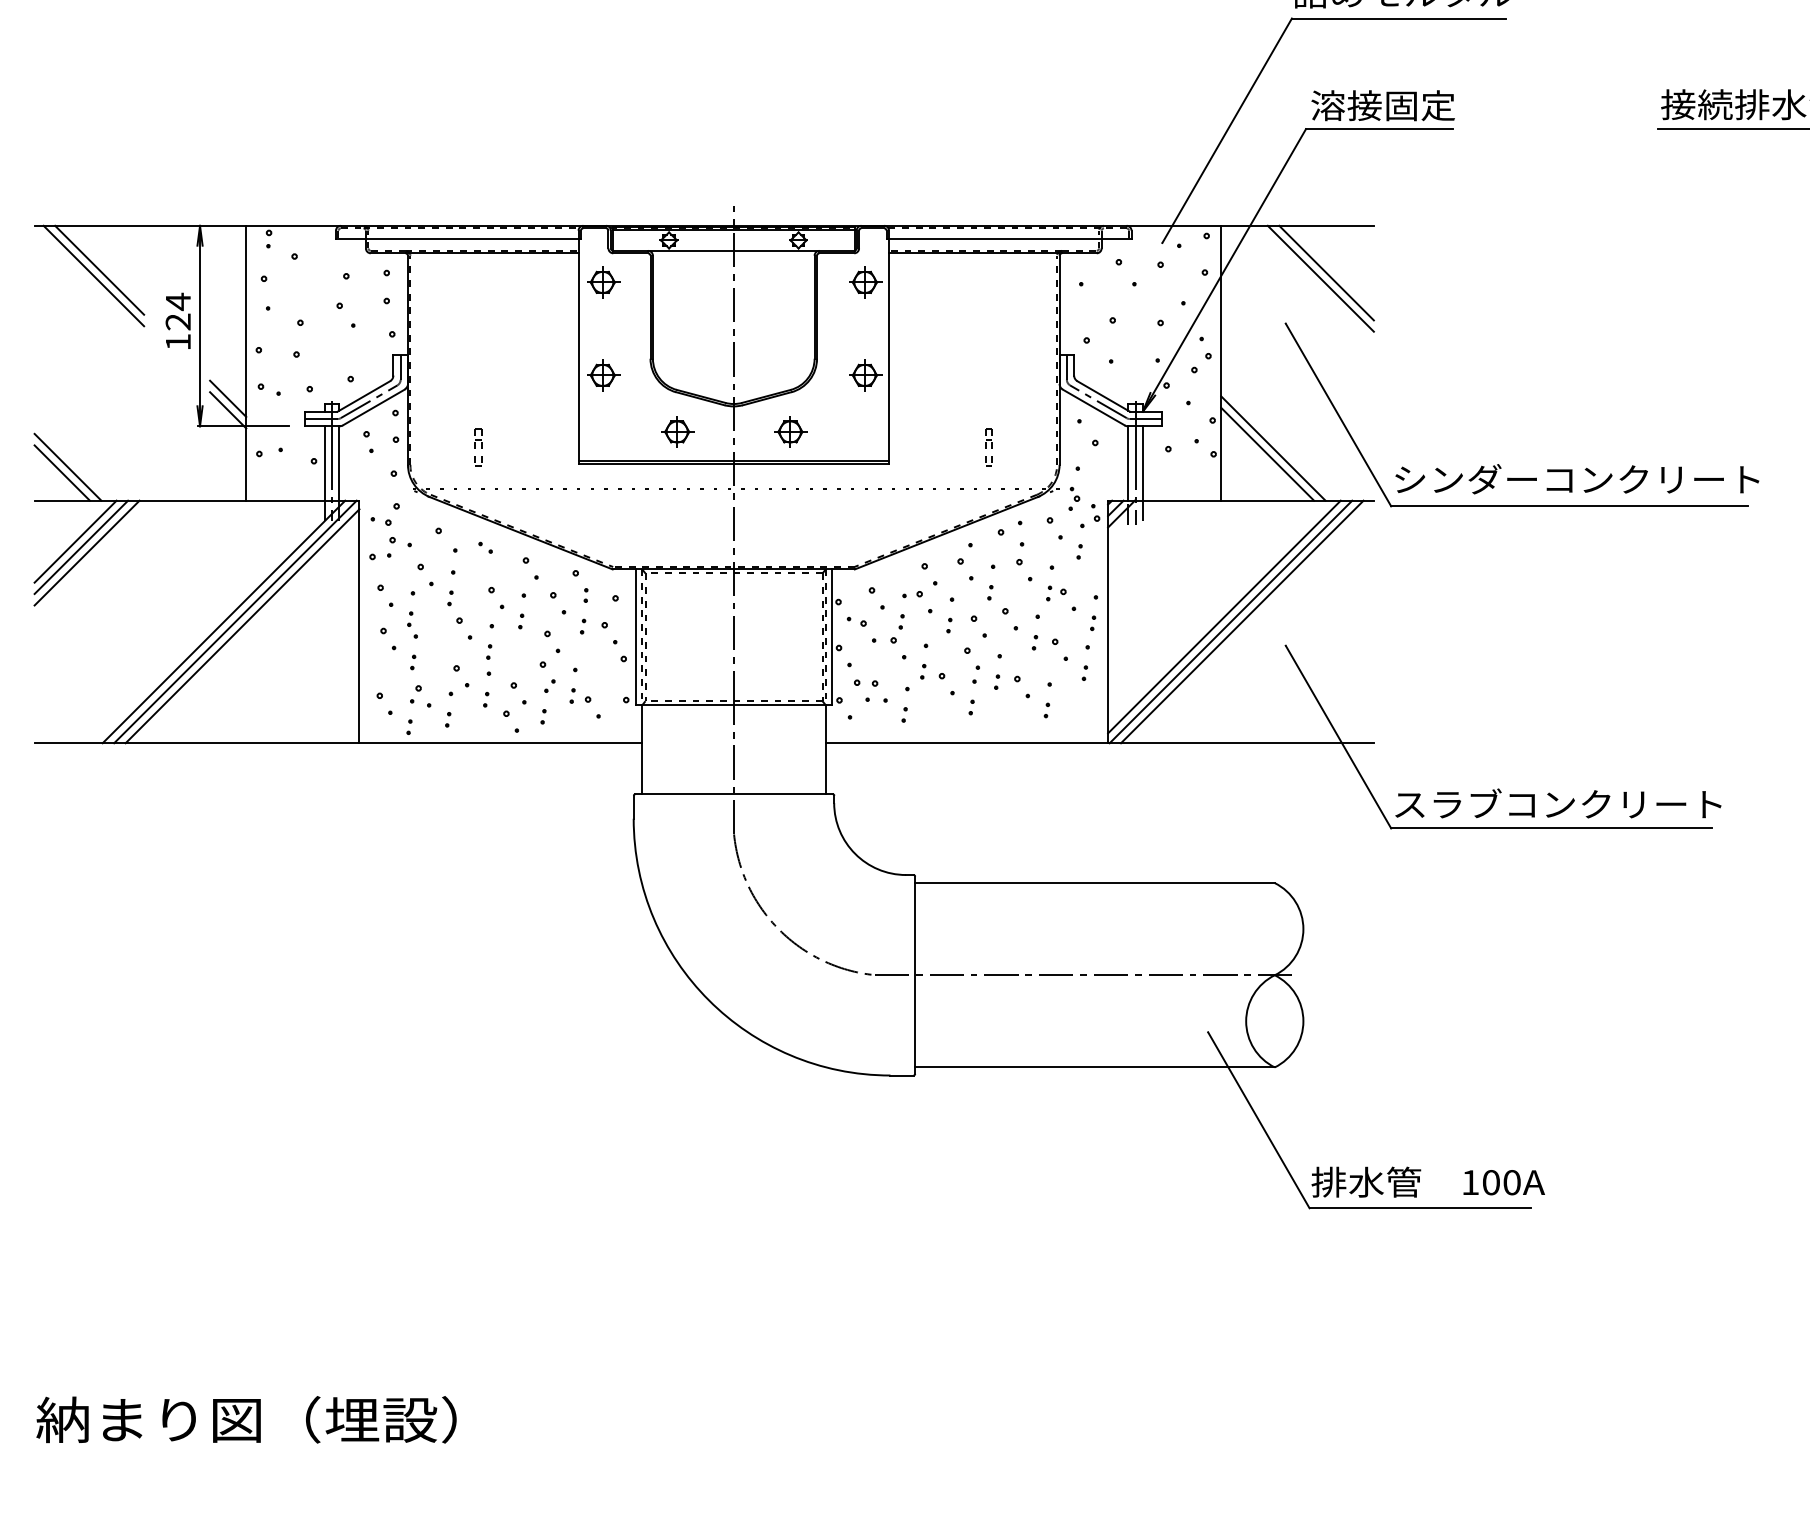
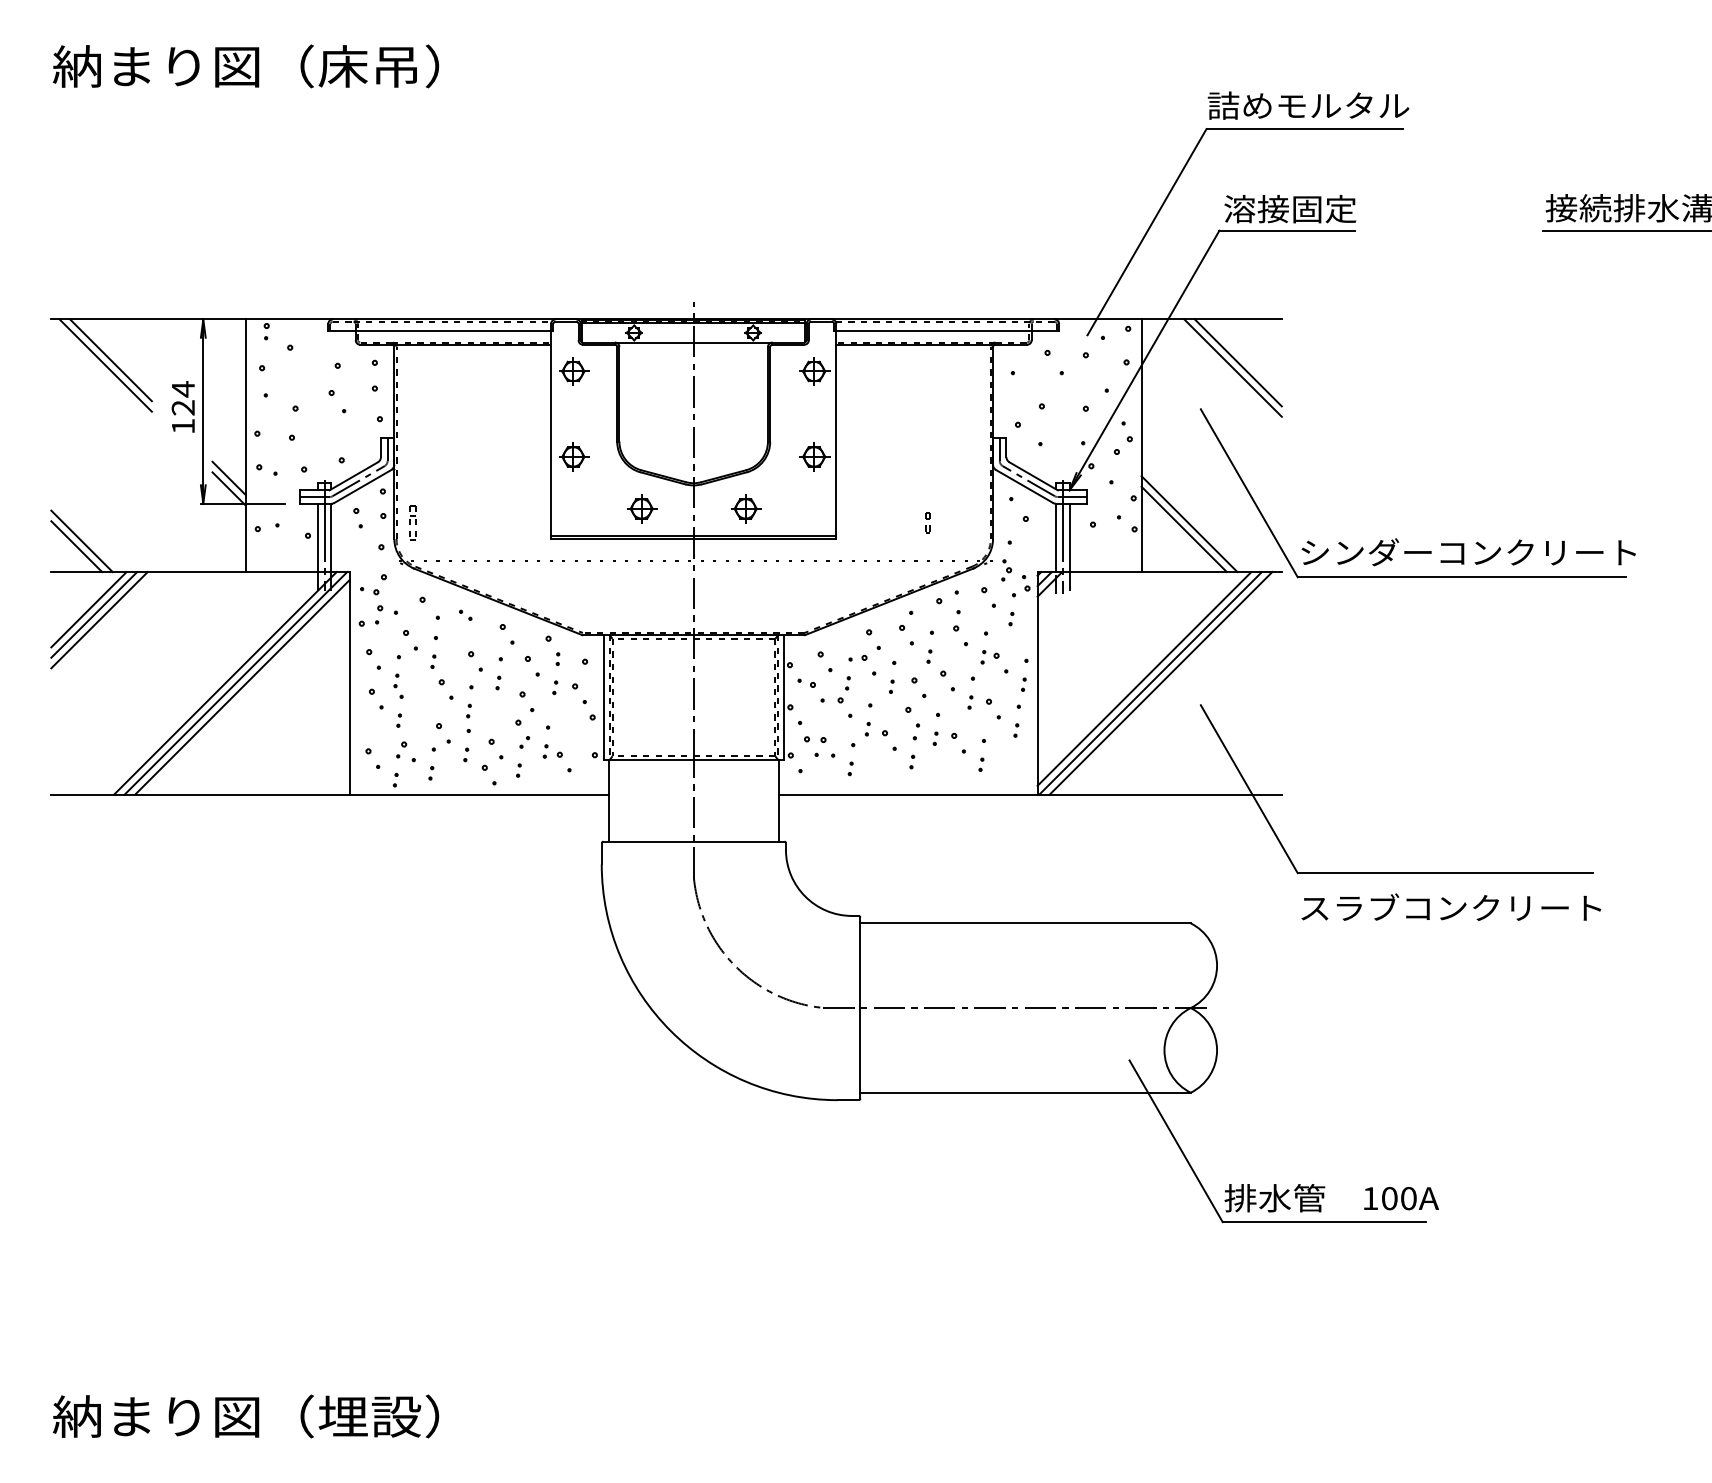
part: (477, 446) -> (412, 522), moved
part: (988, 446) -> (927, 522), size x0.6
text: (1558, 802) -> (1451, 906), moved

